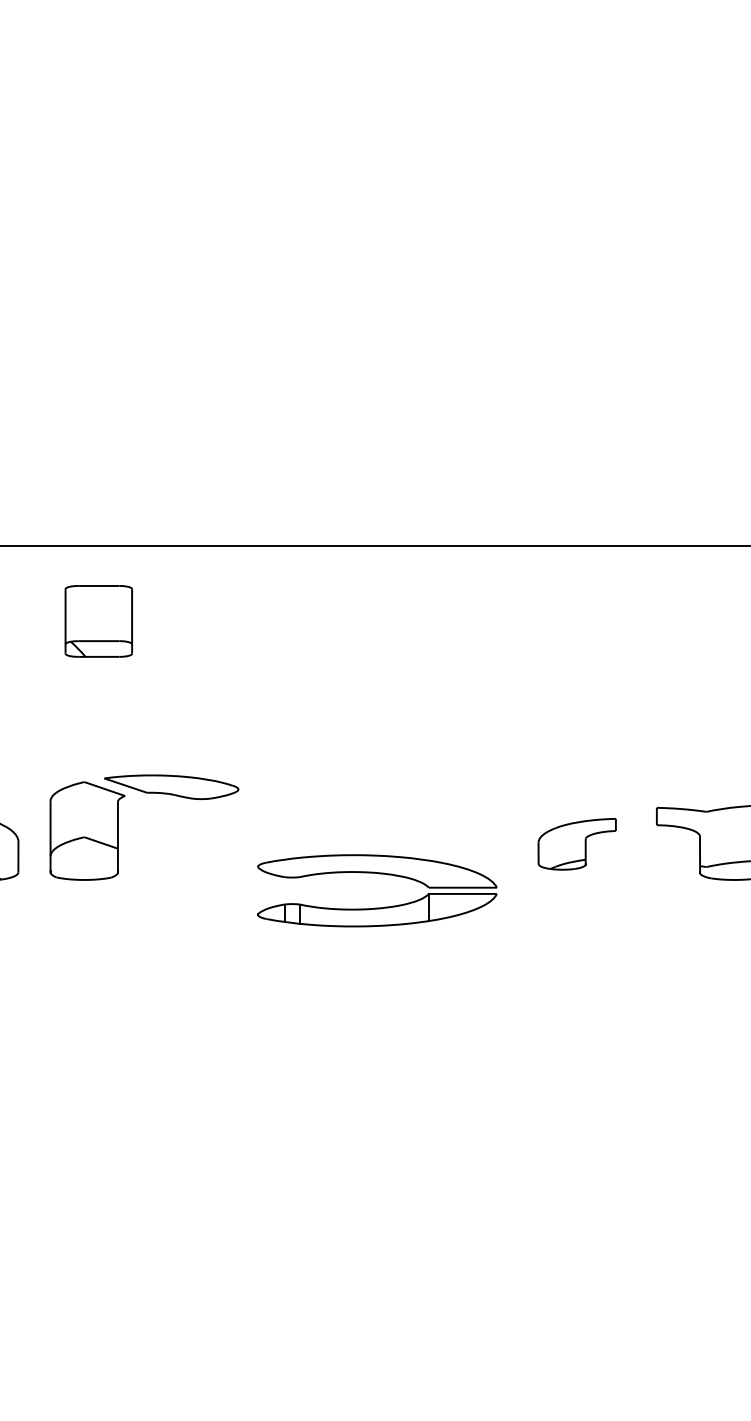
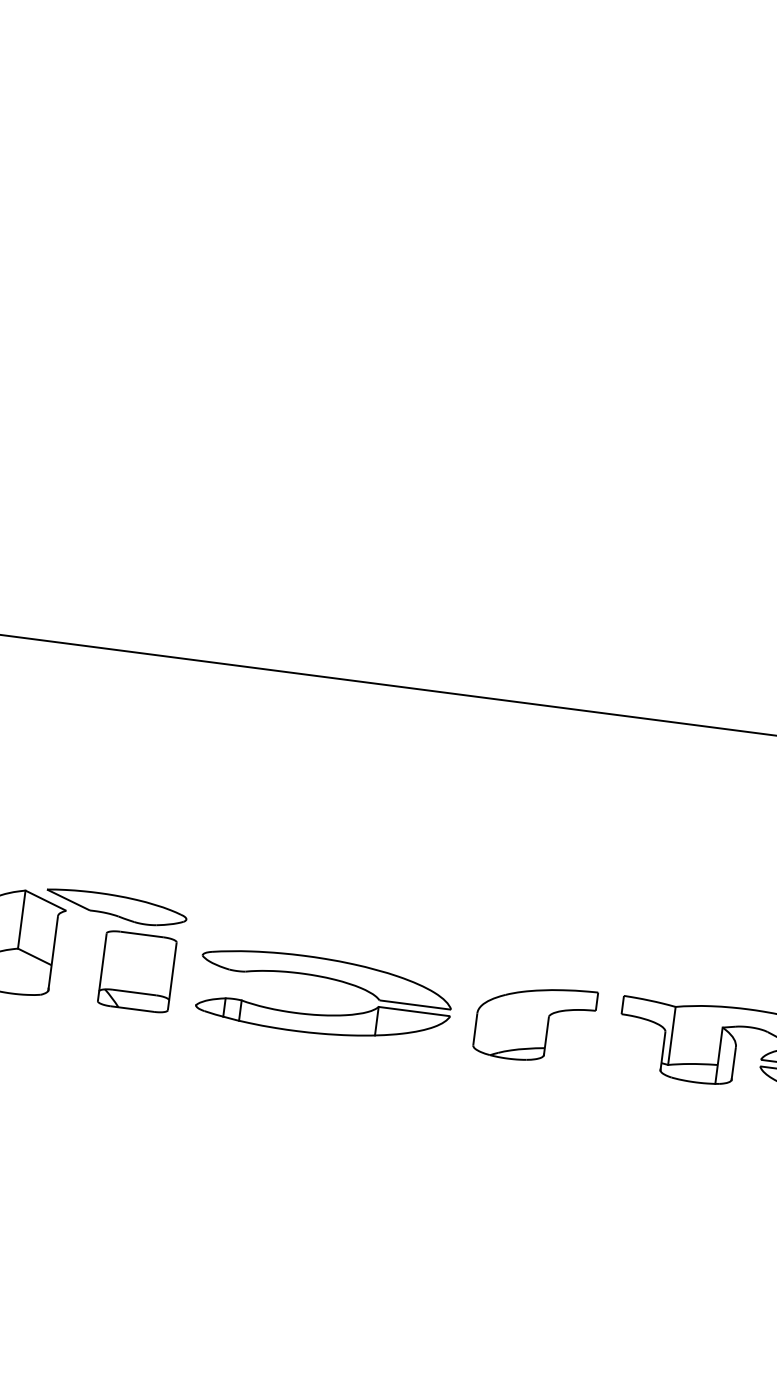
part: (98, 621) -> (136, 971), moved
line: (84, 809) -> (21, 919), added
line: (706, 839) -> (671, 1035), added
part: (577, 844) -> (535, 1023), size x1.43
part: (378, 874) -> (328, 979), moved

